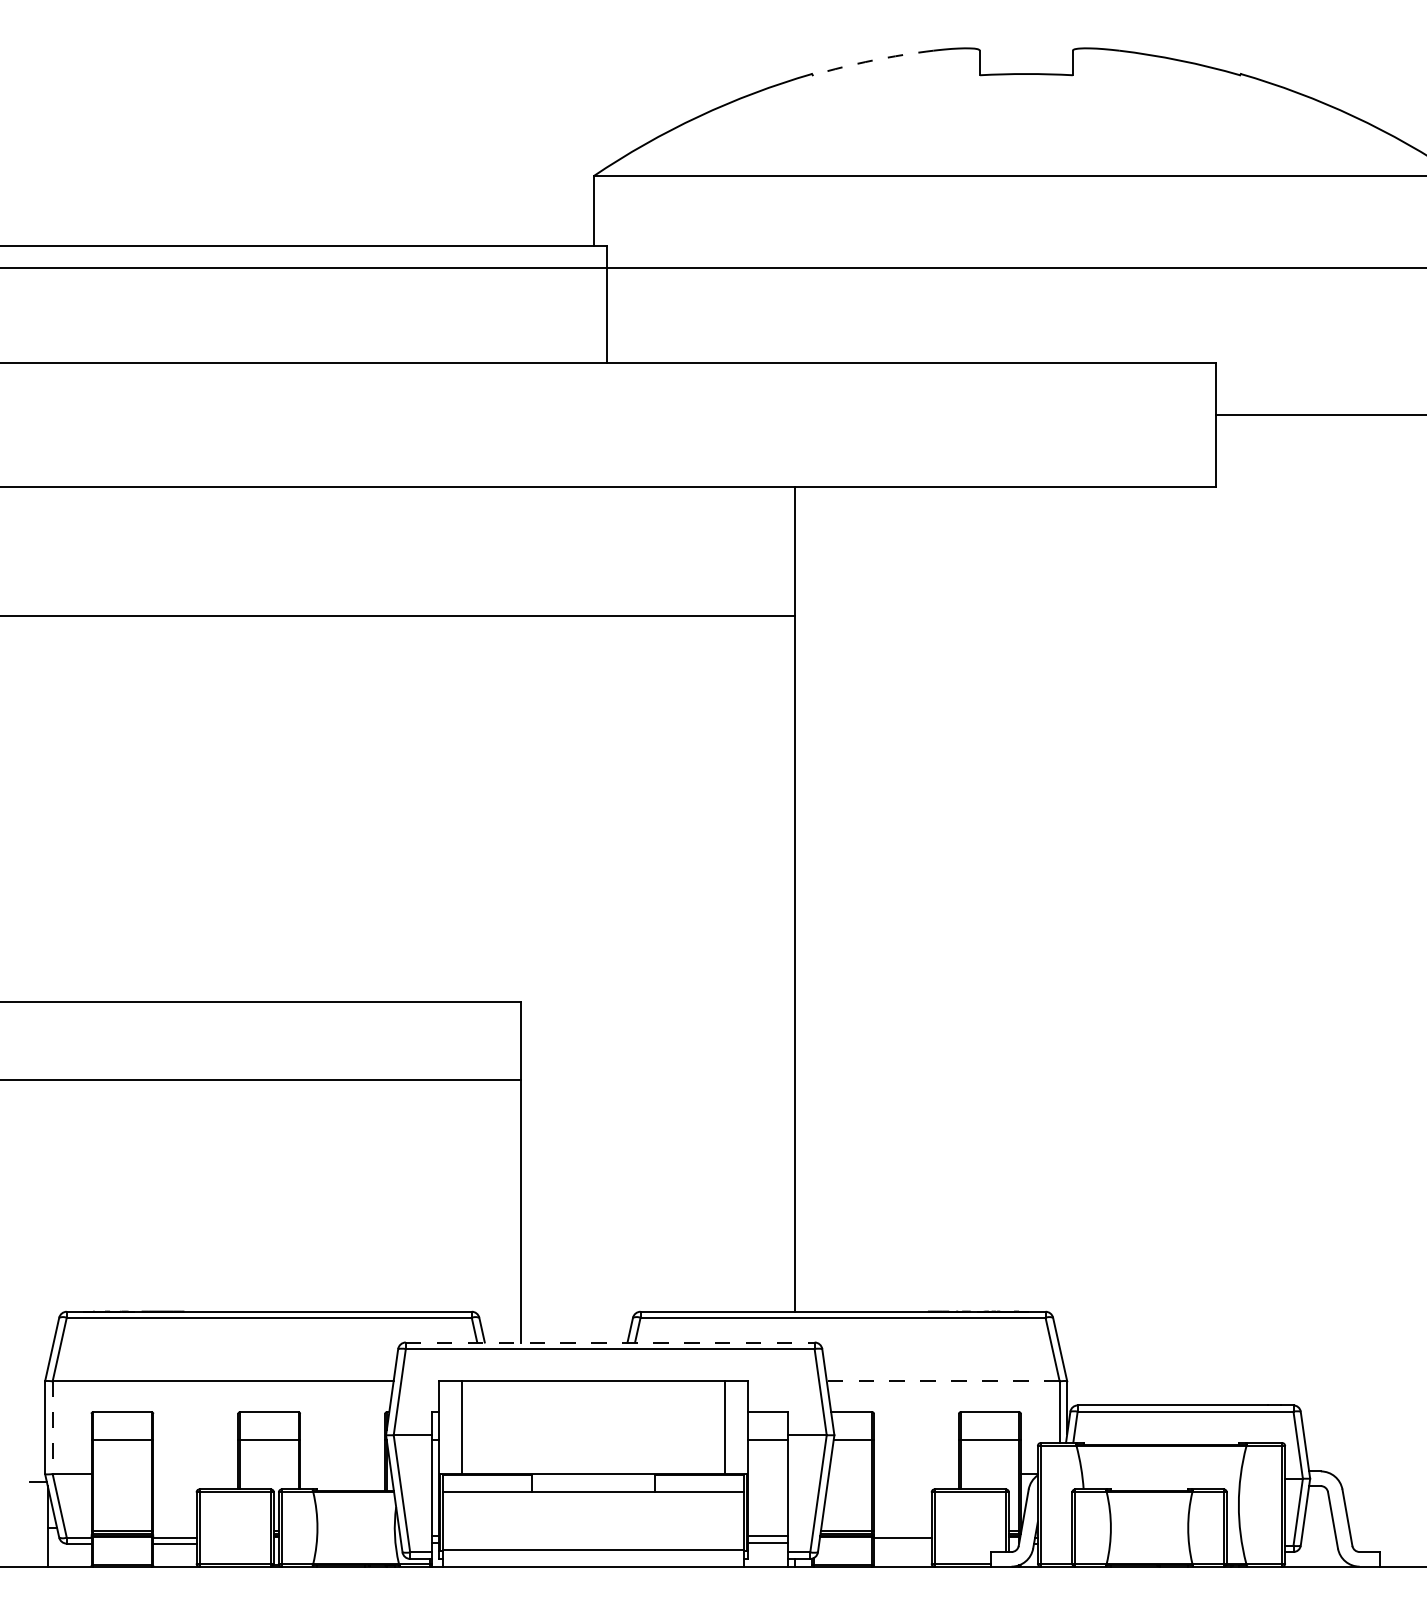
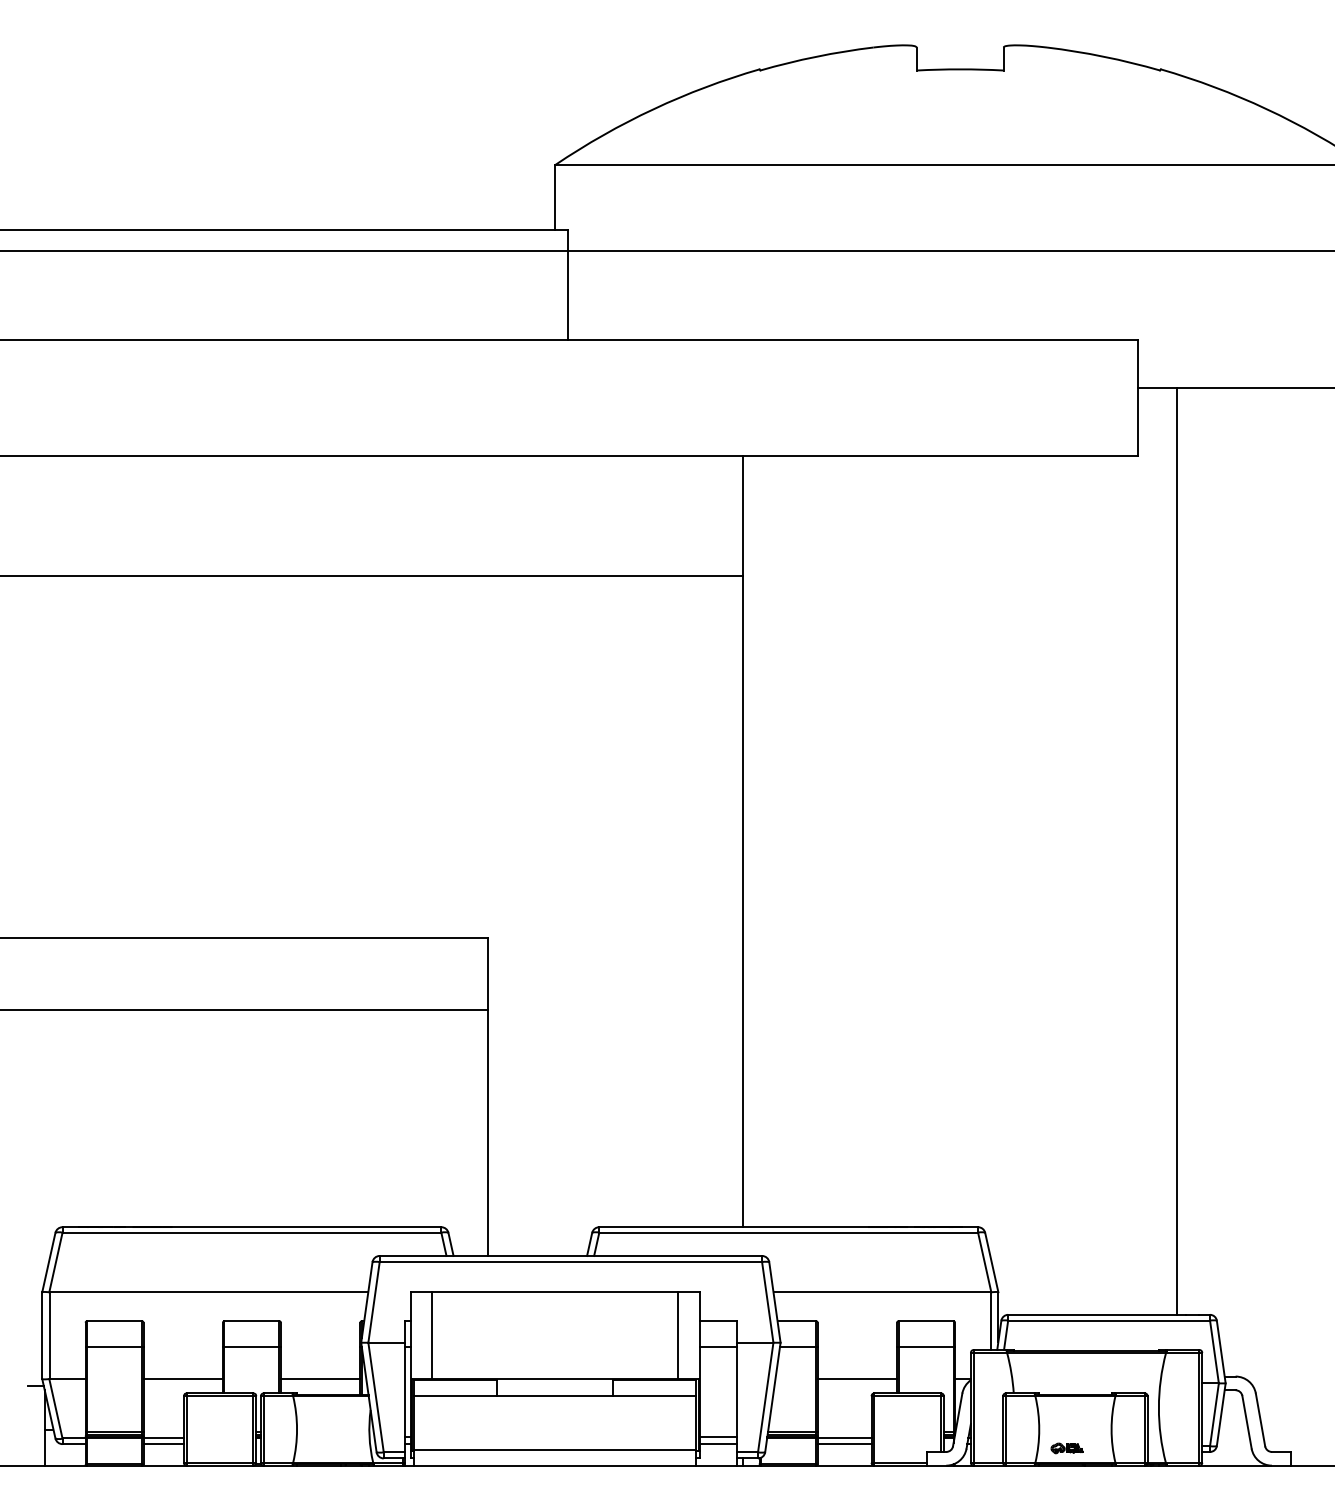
arc: (872, 60) -> (816, 56), dashed -> solid
line: (1258, 910) -> (1177, 851), added
line: (610, 1342) -> (571, 1255), dashed -> solid
line: (943, 1381) -> (882, 1292), dashed -> solid
line: (52, 1428) -> (49, 1336), dashed -> solid
line: (196, 1474) -> (183, 1379), added
line: (342, 1474) -> (320, 1379), added
line: (916, 1474) -> (857, 1379), added
line: (902, 1544) -> (844, 1444), added
part: (1140, 1548) -> (1066, 1448), added

